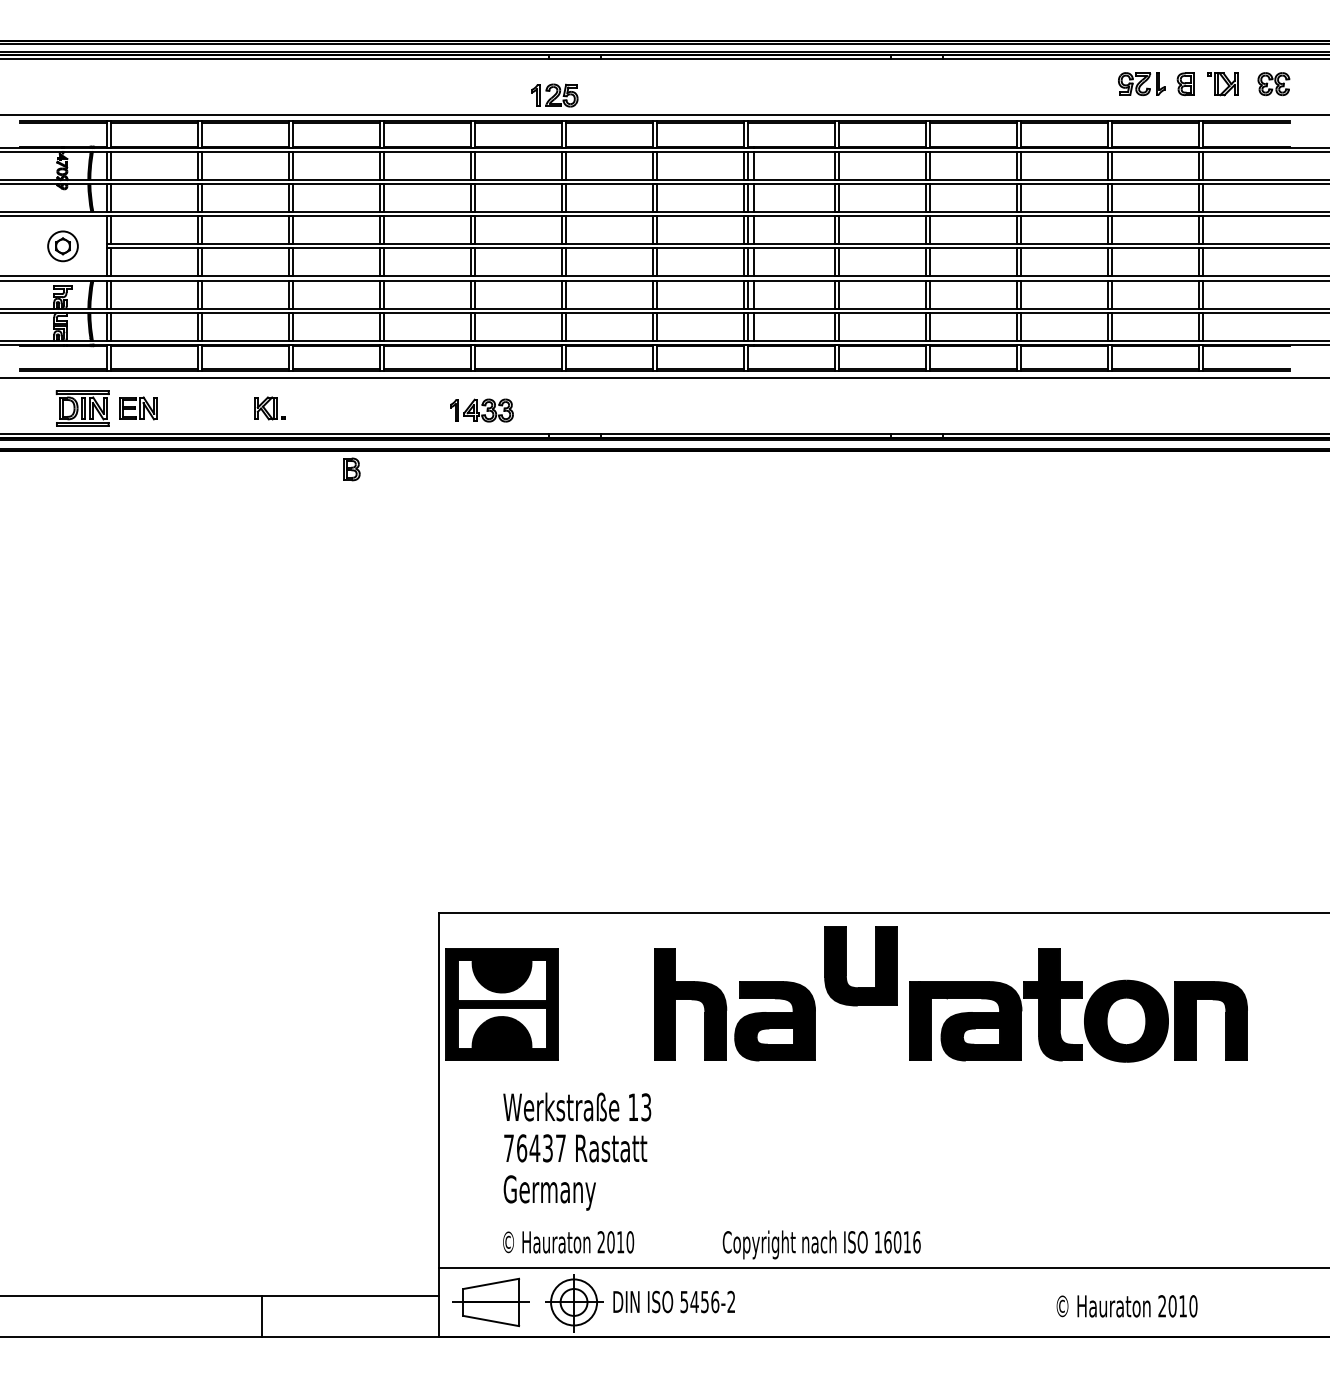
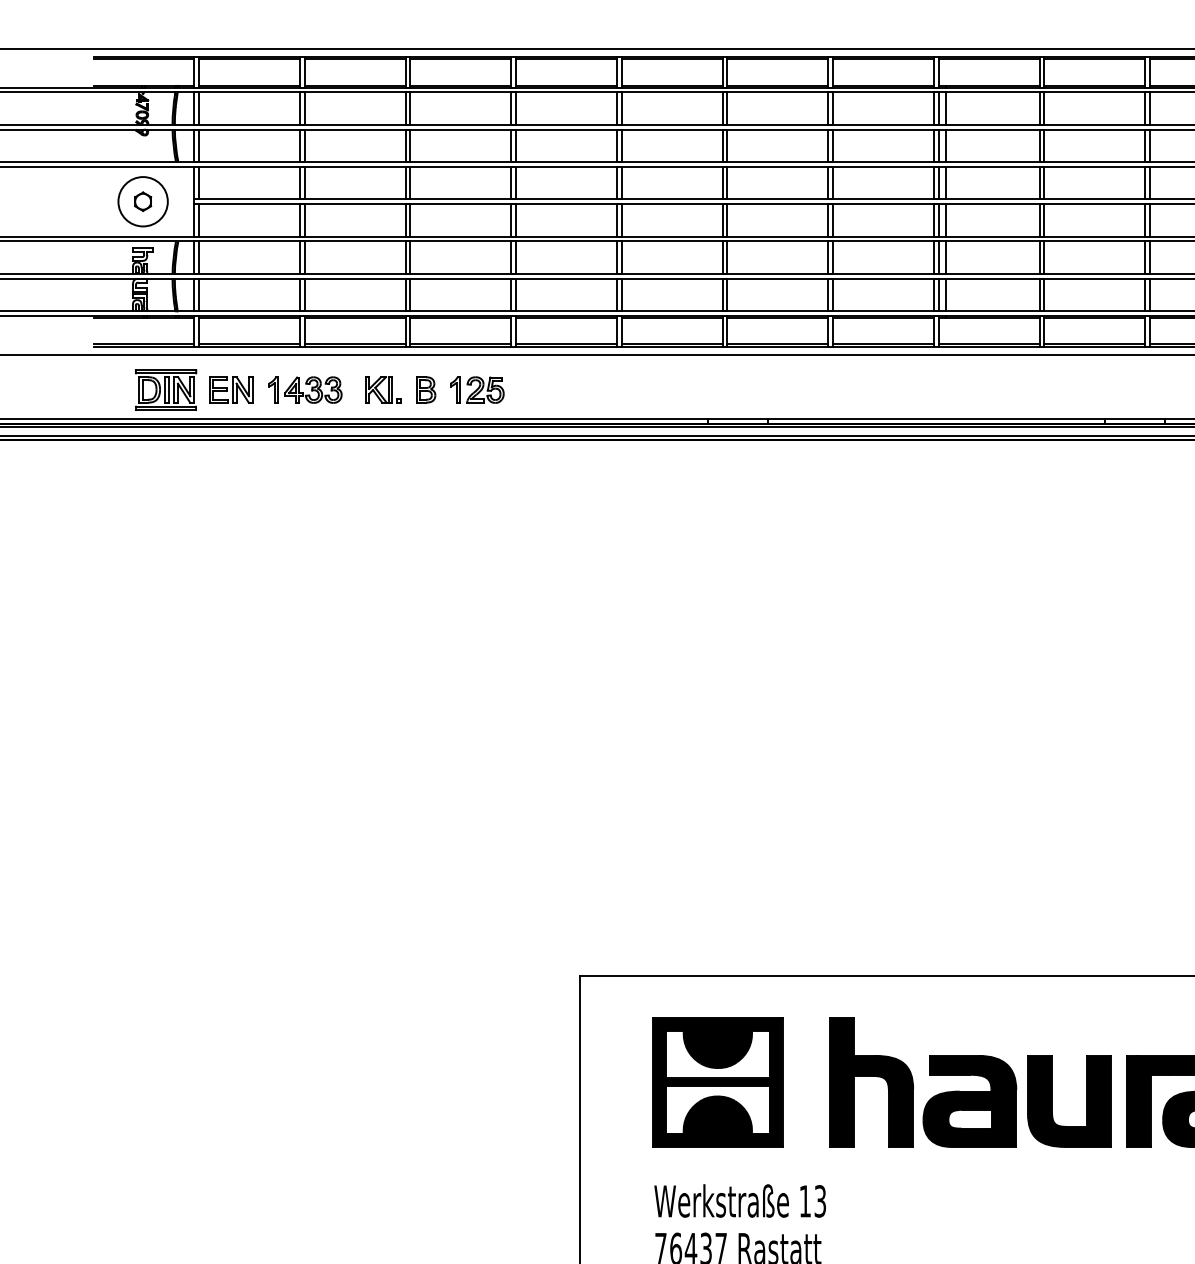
part: (554, 95) -> (476, 390), moved
circle: (62, 246) -> (142, 201), size x1.43
part: (481, 410) -> (305, 390), moved
part: (351, 469) -> (425, 390), moved
part: (846, 966) -> (1052, 1101), moved
part: (501, 1004) -> (717, 1081), moved

